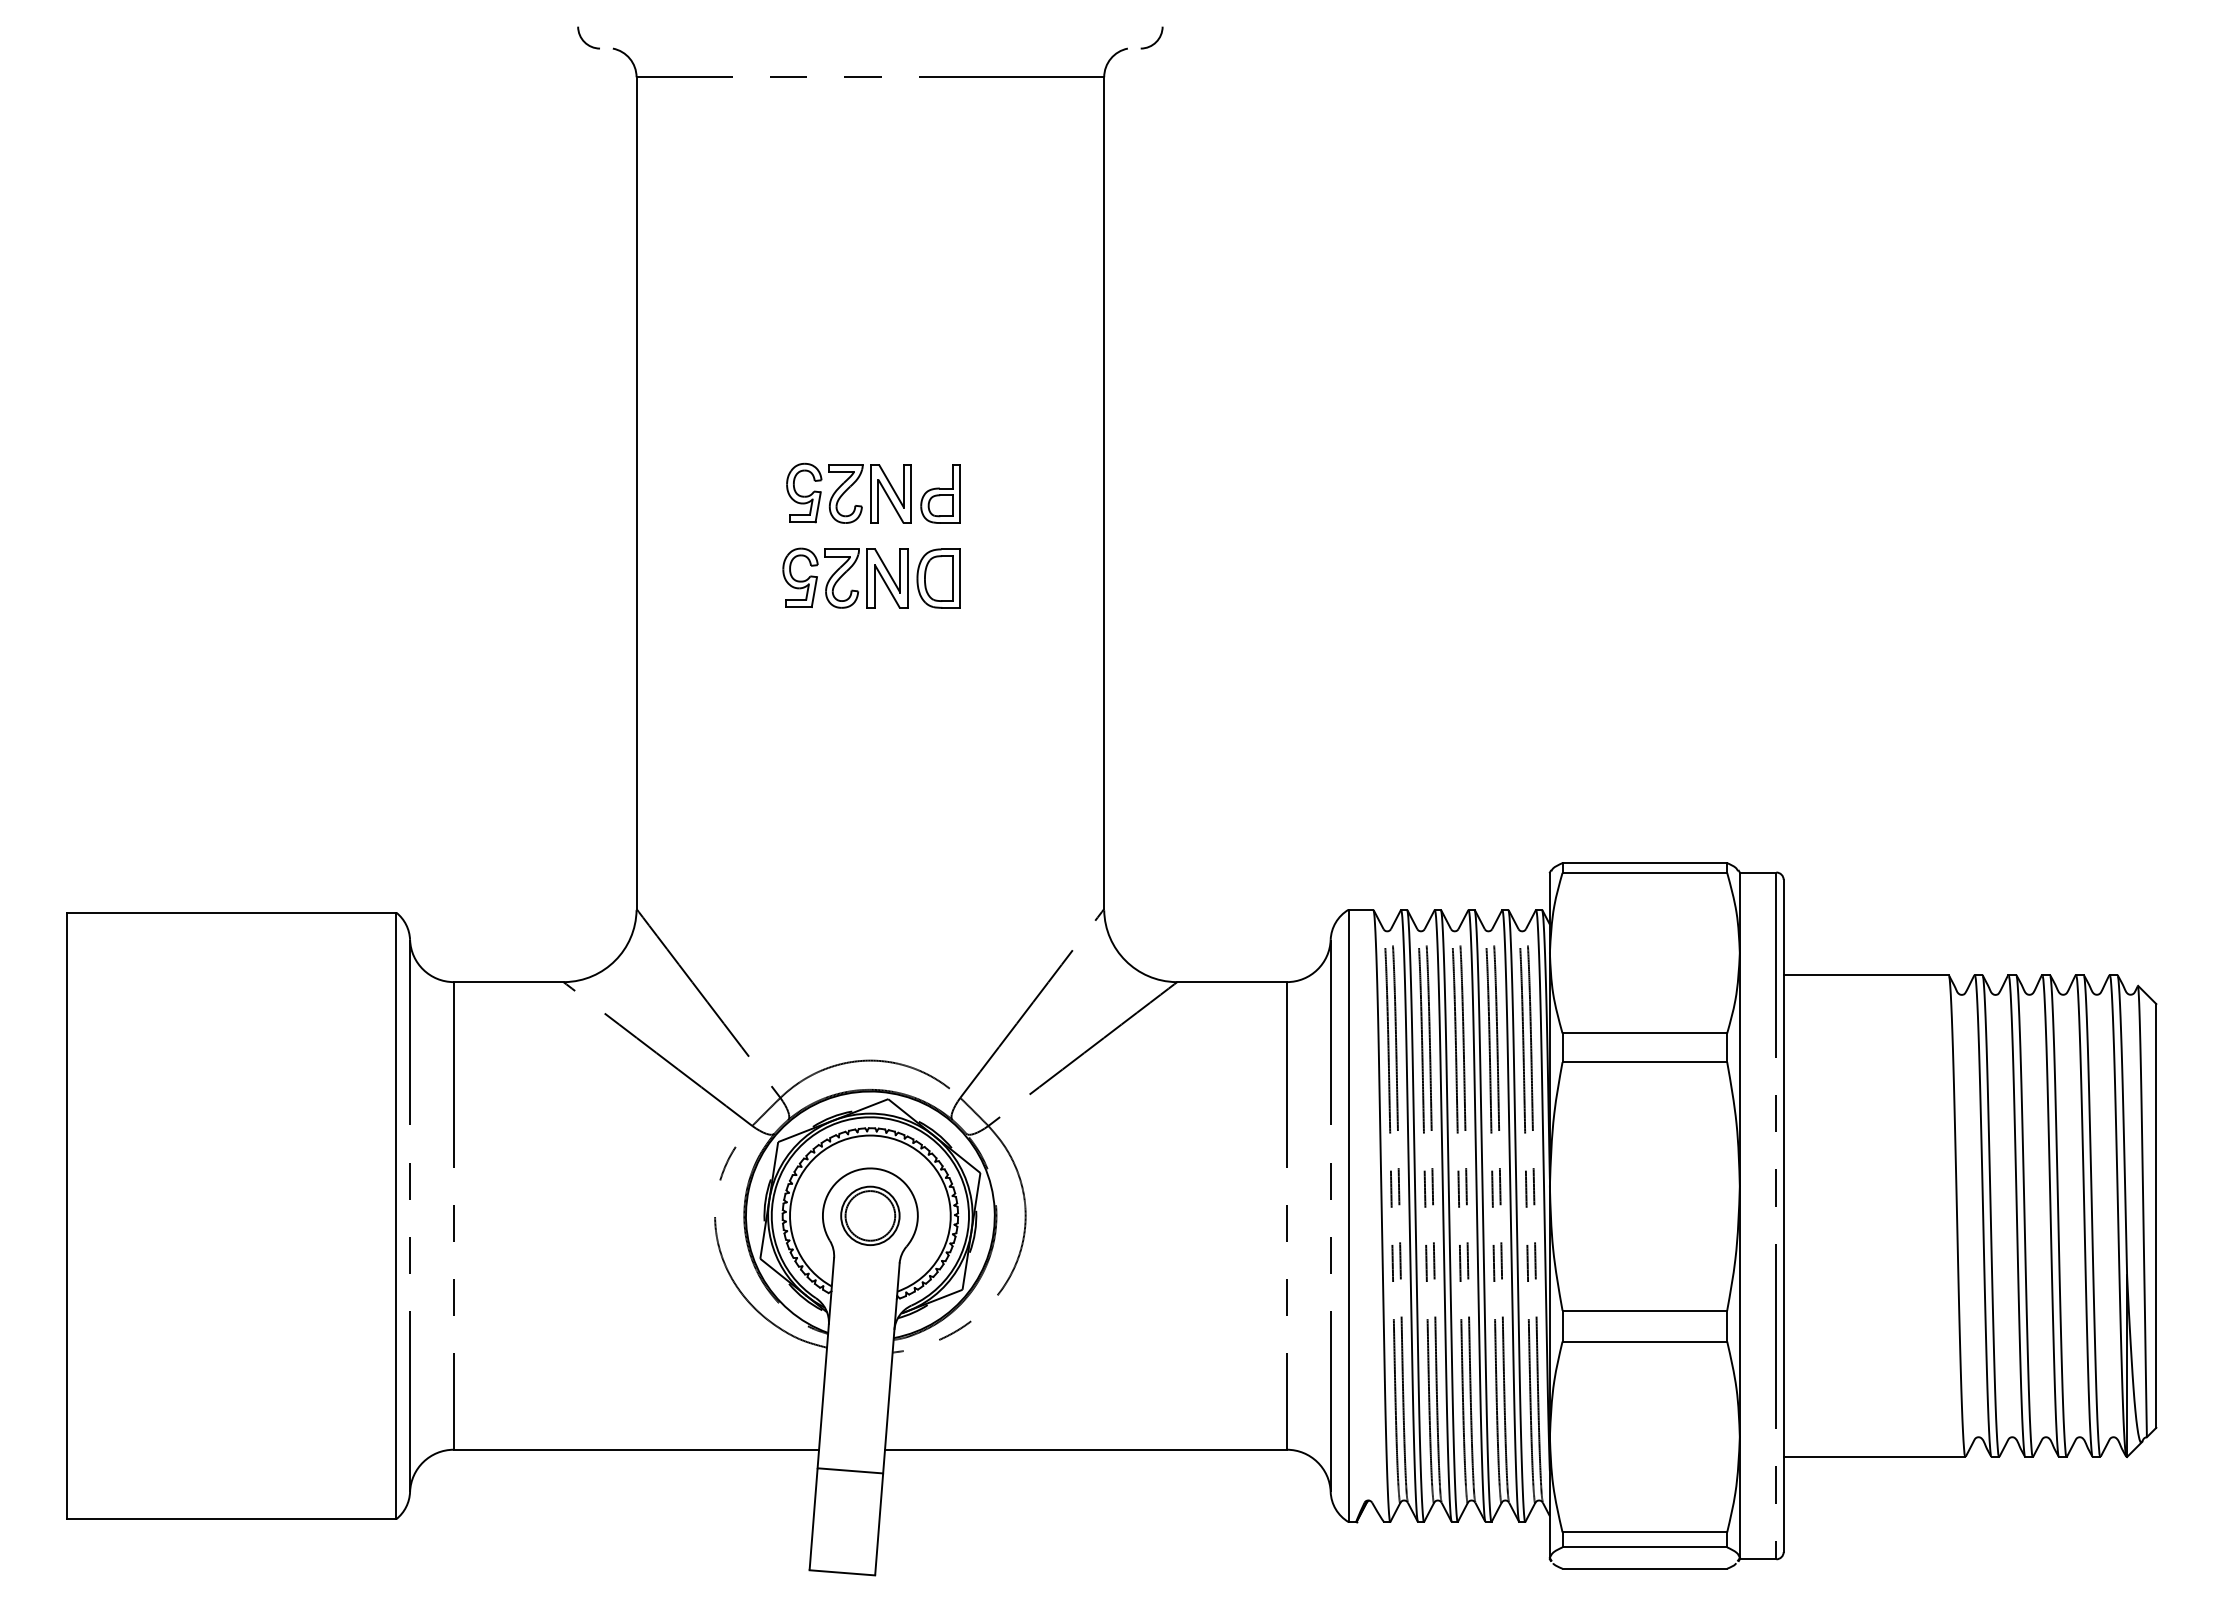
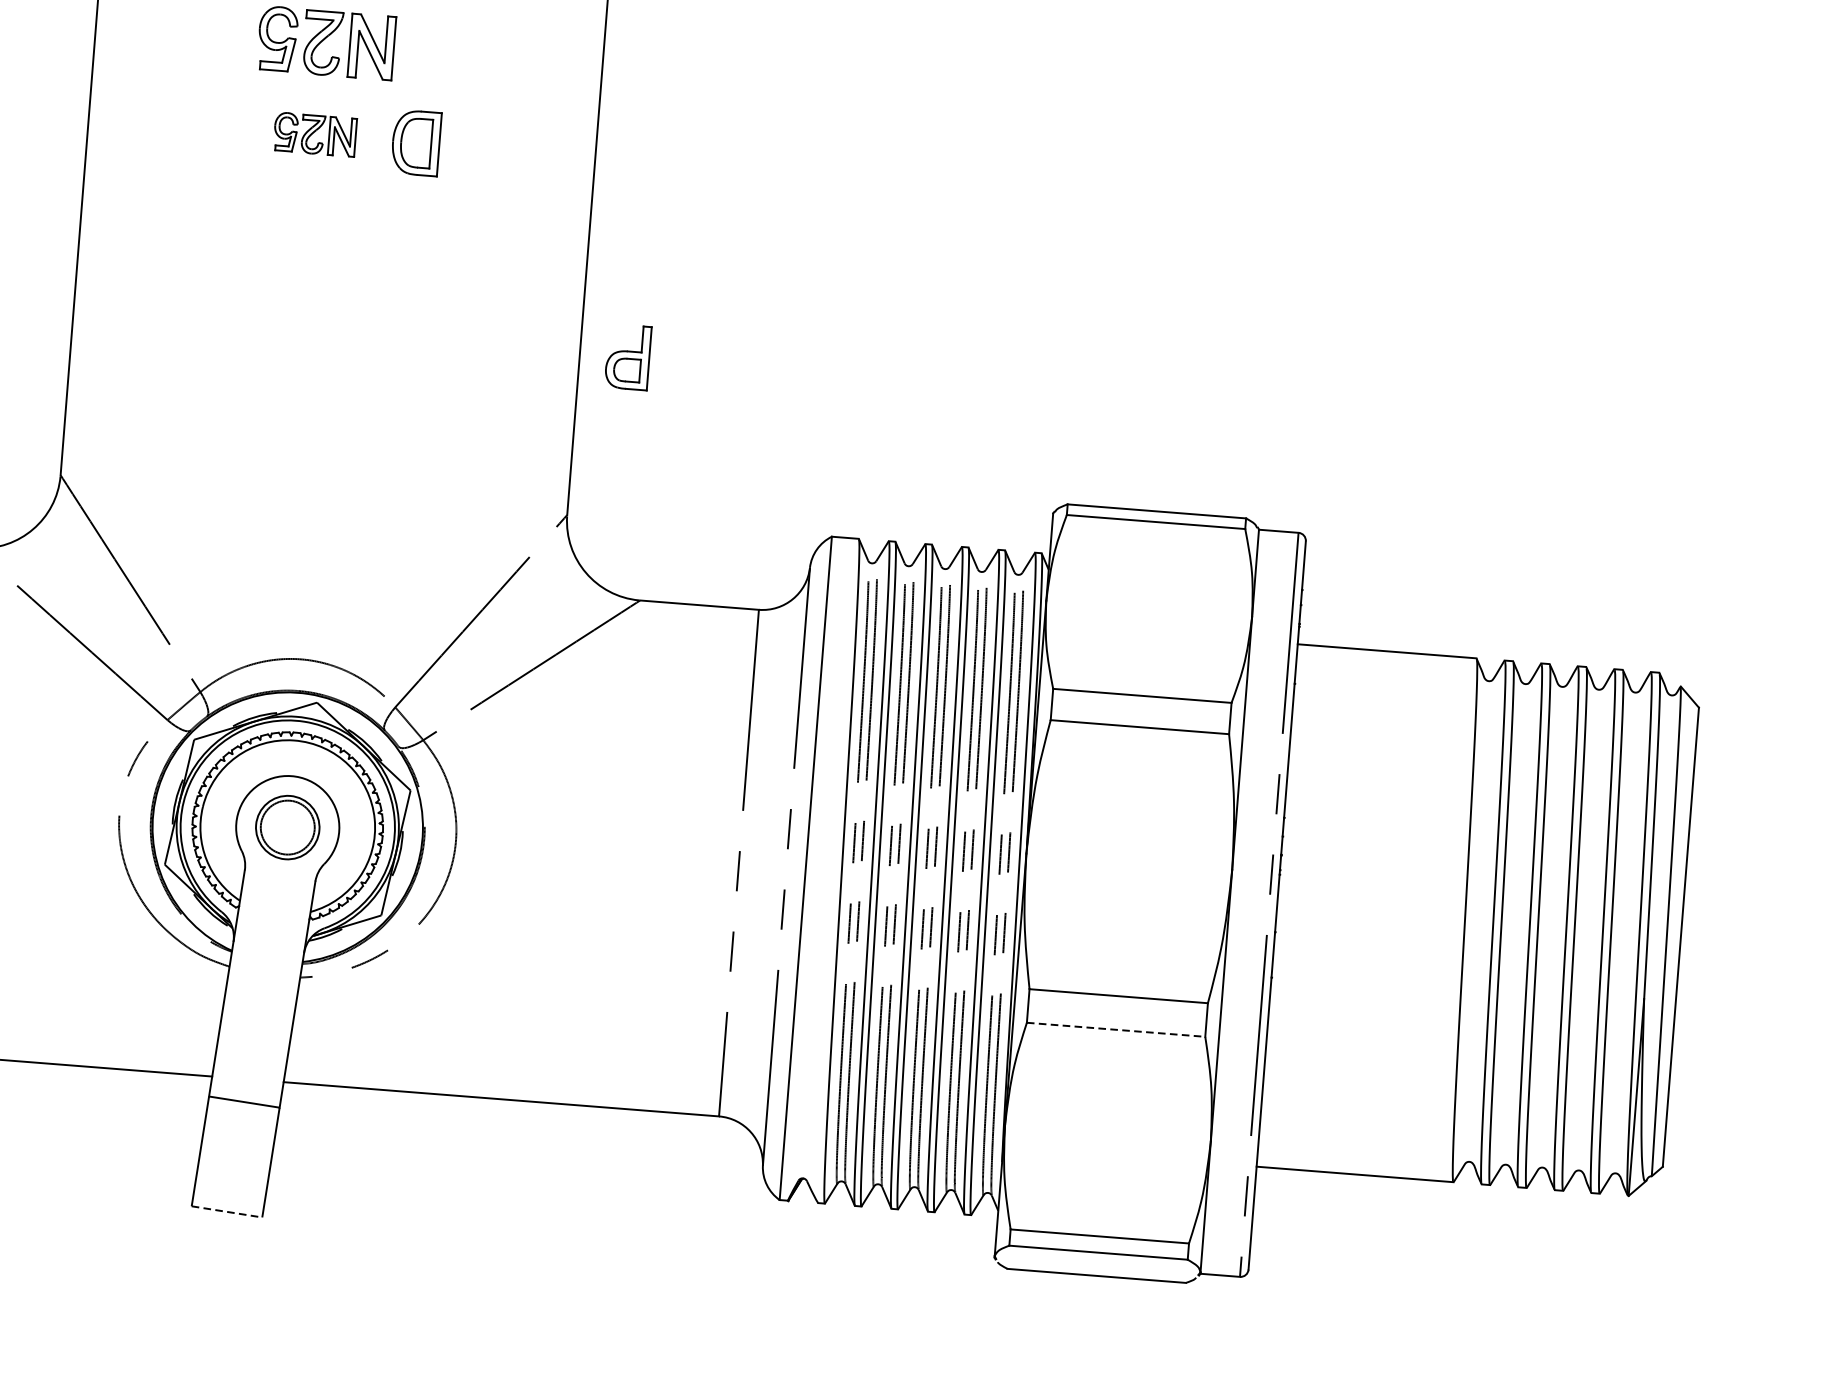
part: (940, 493) -> (627, 356), moved
part: (845, 577) -> (315, 133), size x0.6
line: (1645, 1341) -> (1116, 1029), solid -> dashed
line: (842, 1572) -> (227, 1211), solid -> dashed

